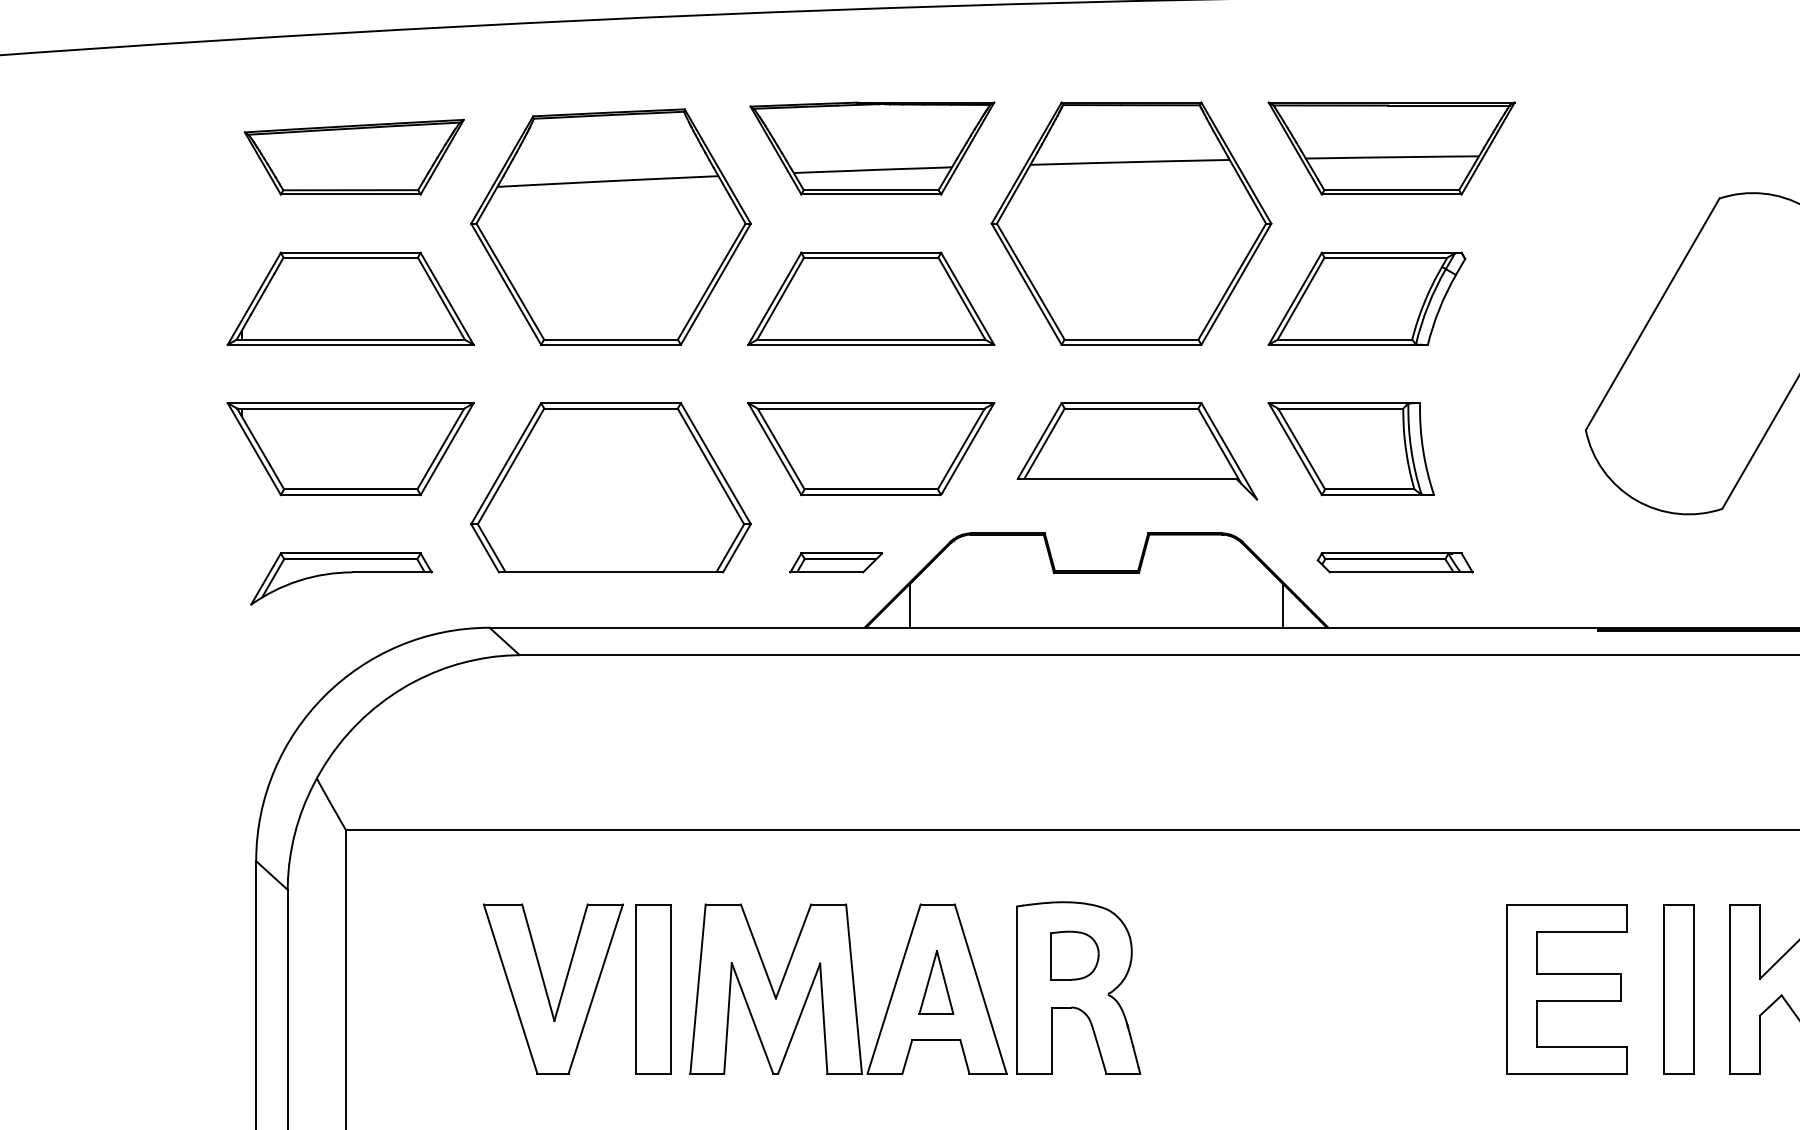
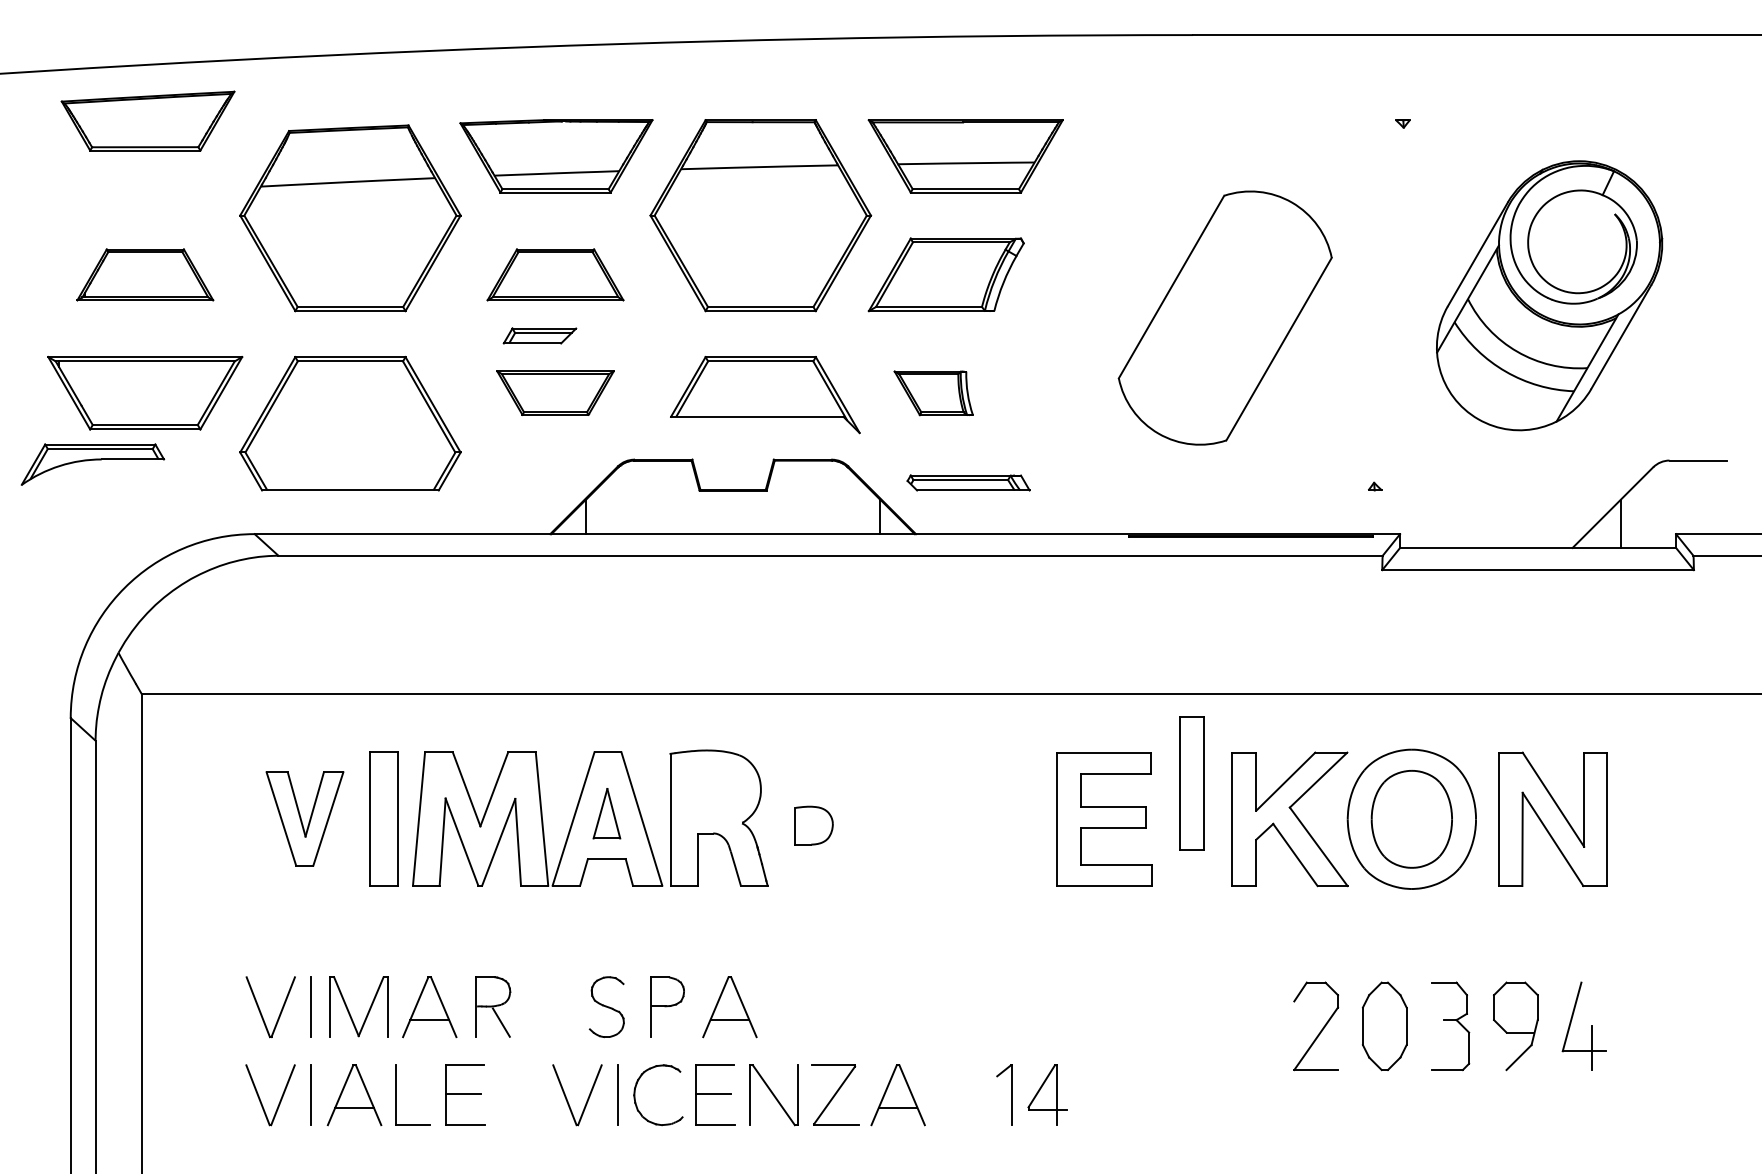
part: (353, 156) -> (147, 120), moved
part: (351, 298) -> (145, 274), size x0.7
part: (871, 298) -> (555, 274), size x0.7
part: (871, 448) -> (555, 392), size x0.6
part: (1350, 449) -> (933, 393), size x0.6
part: (835, 562) -> (539, 335), moved
part: (340, 578) -> (92, 464), moved
part: (1074, 955) -> (813, 825), moved
part: (552, 988) -> (304, 818), size x0.7
part: (1677, 989) -> (1191, 783), moved

